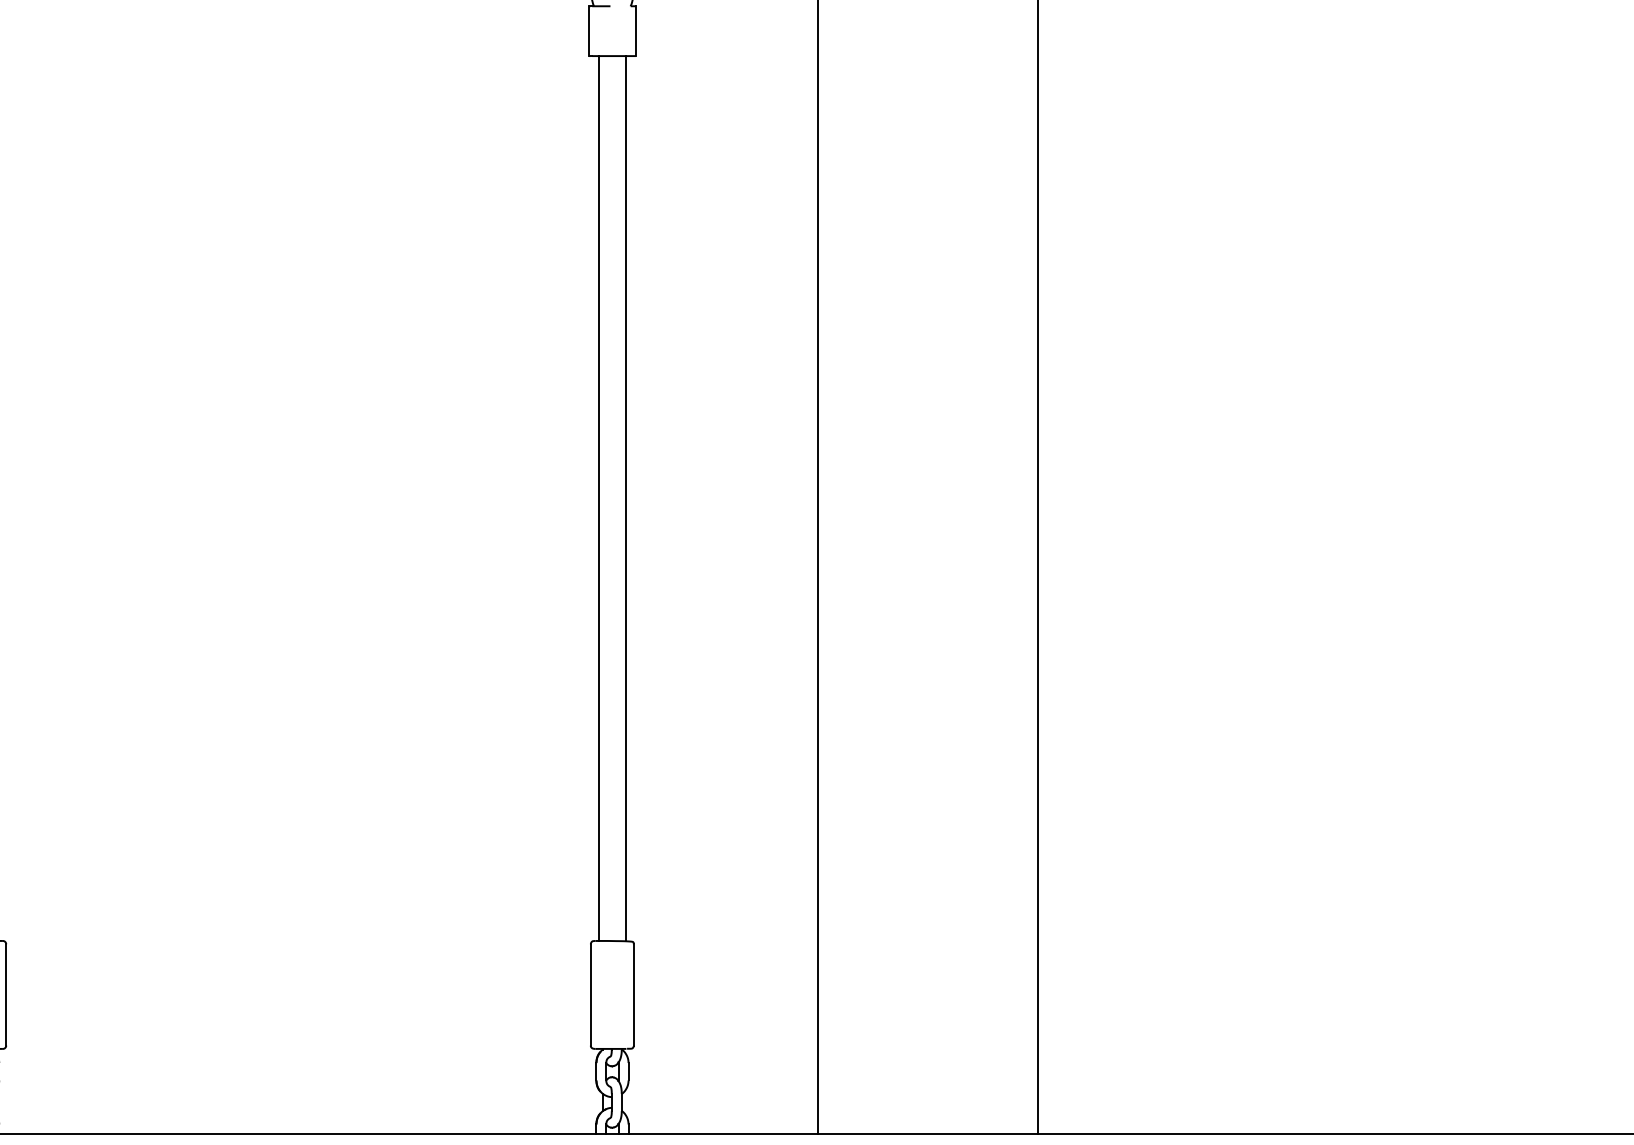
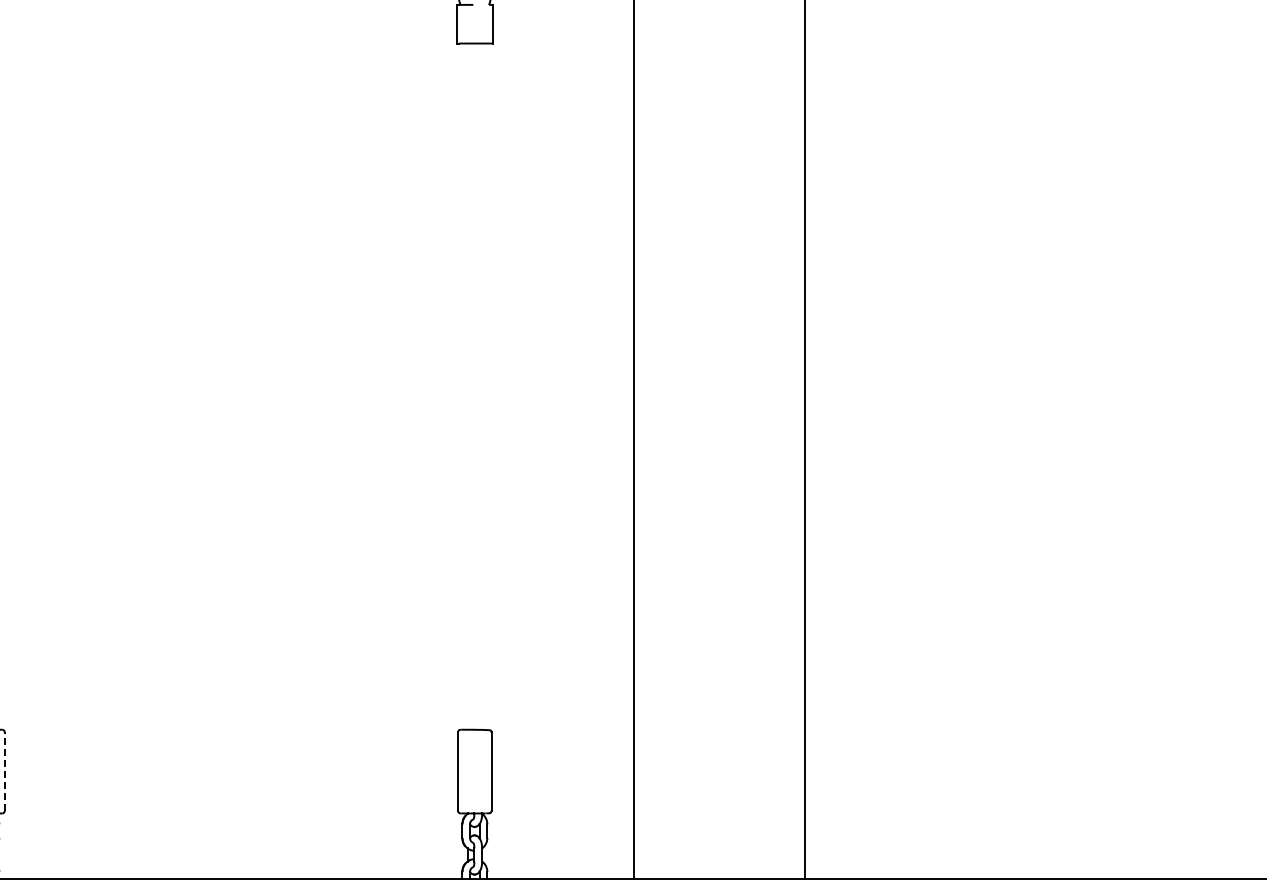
line: (599, 498) -> (464, 386), removed
line: (626, 498) -> (485, 386), removed
line: (5, 994) -> (4, 771), solid -> dashed

